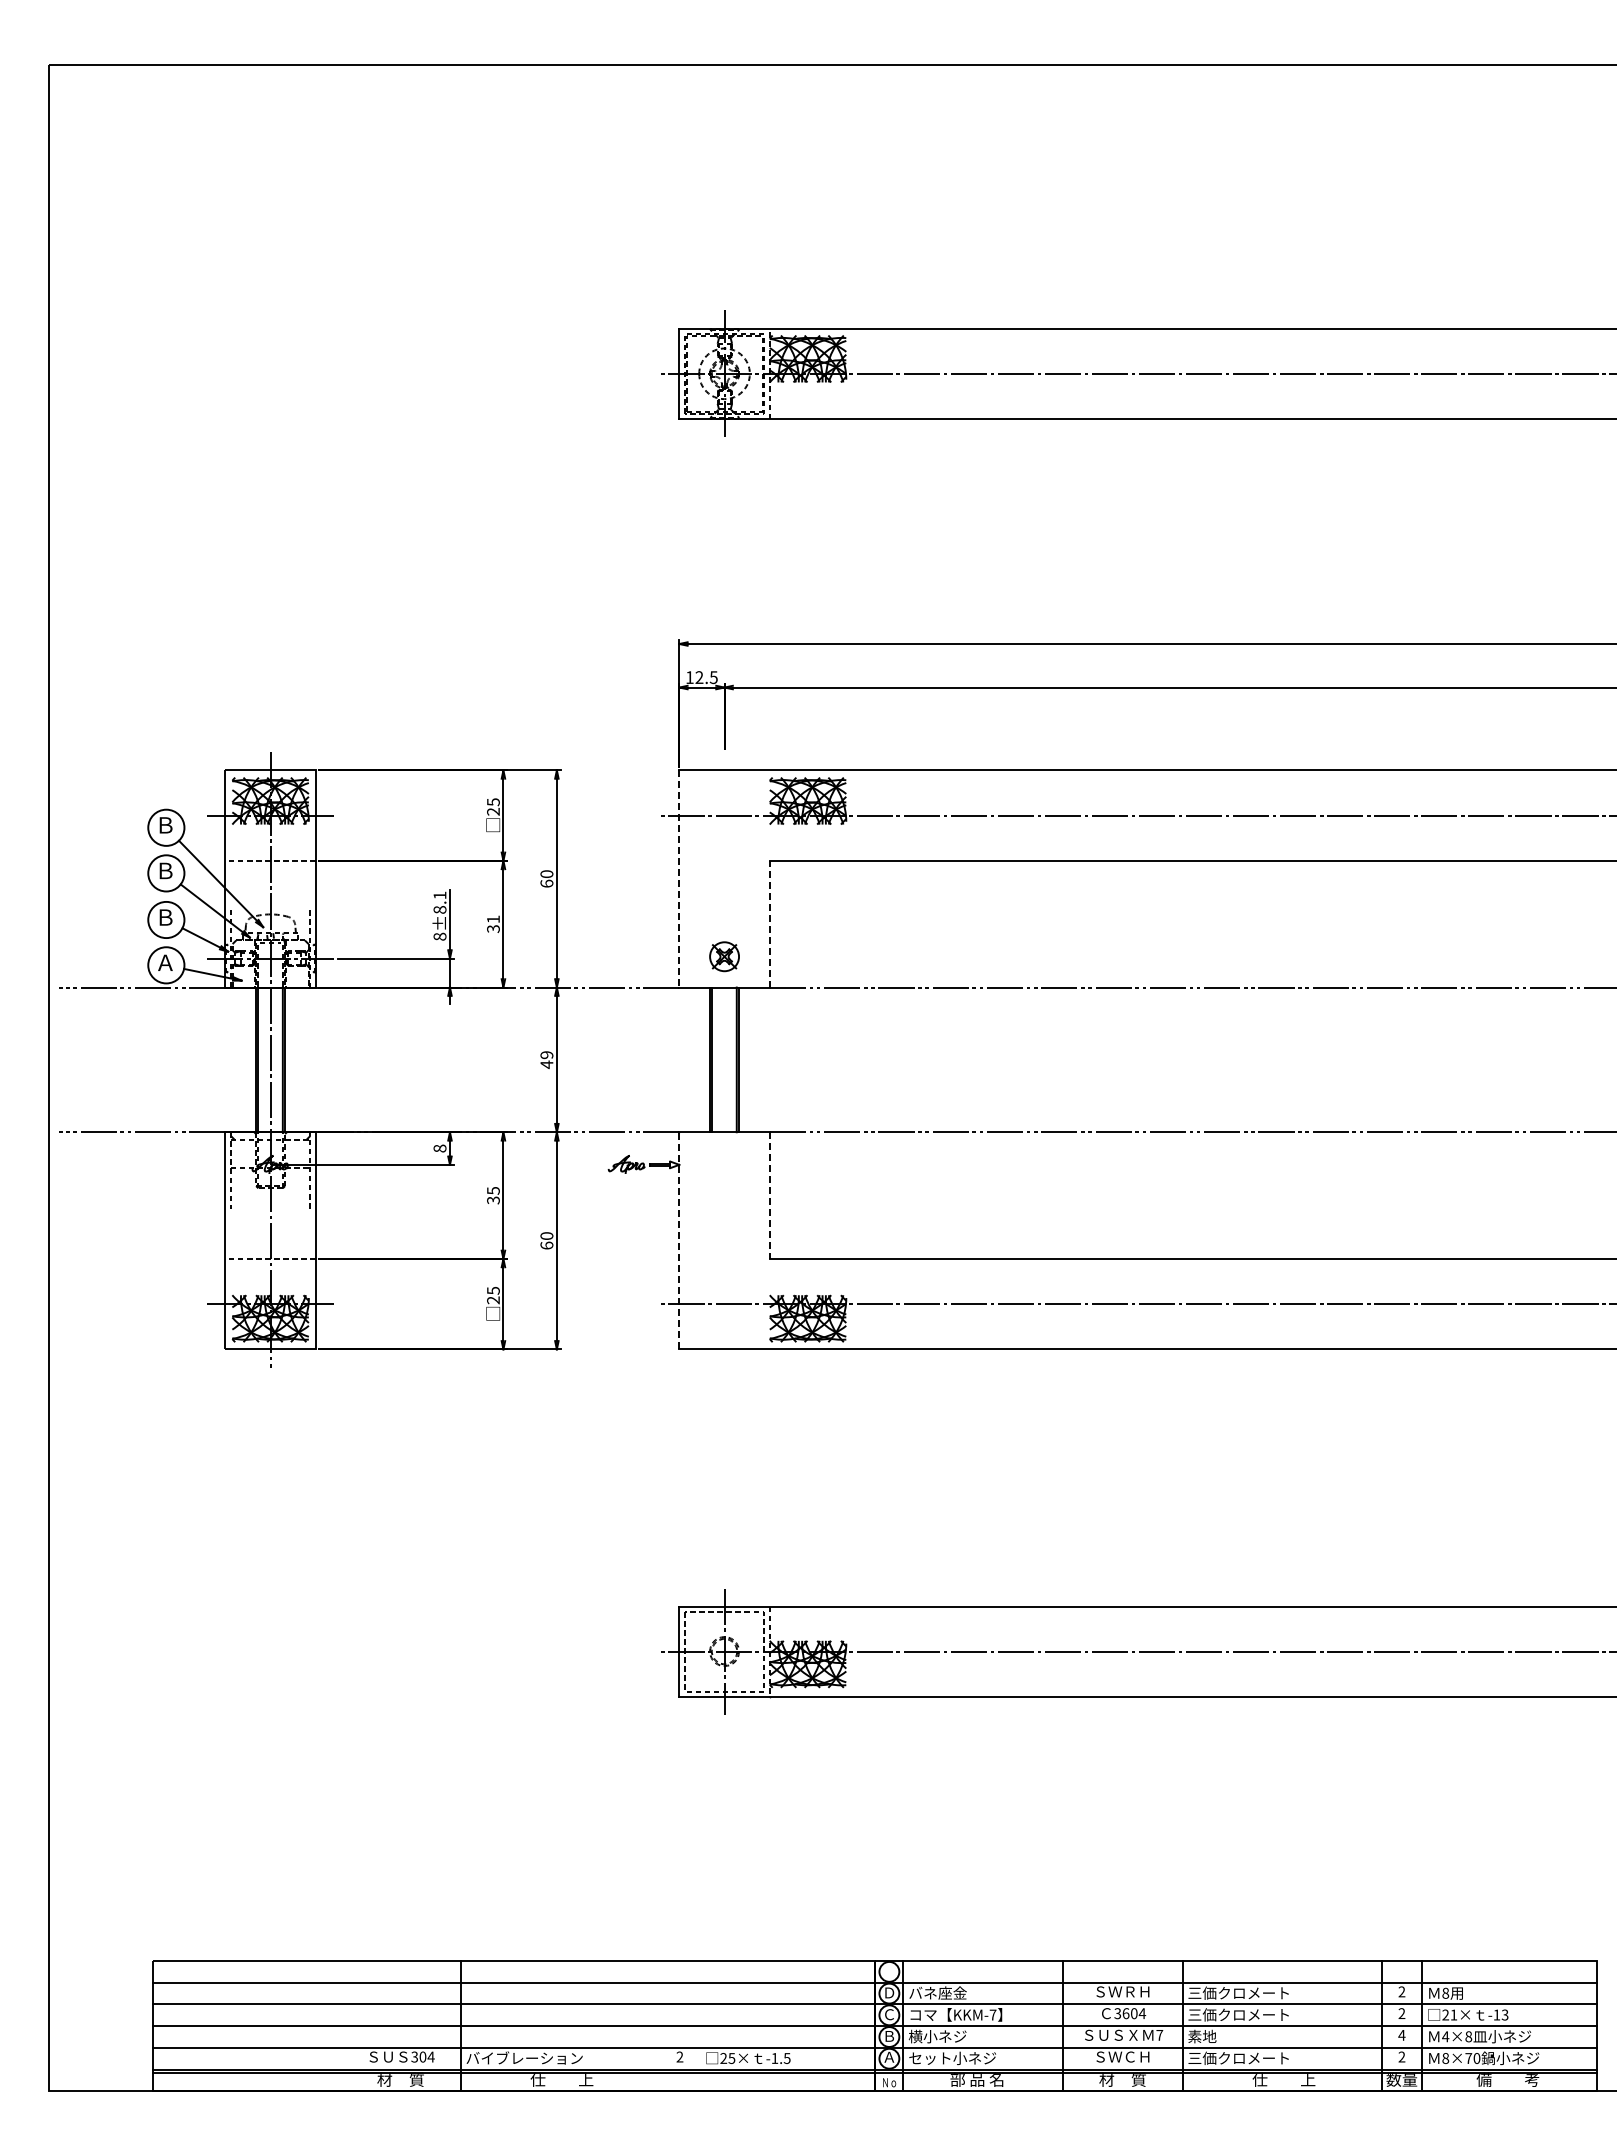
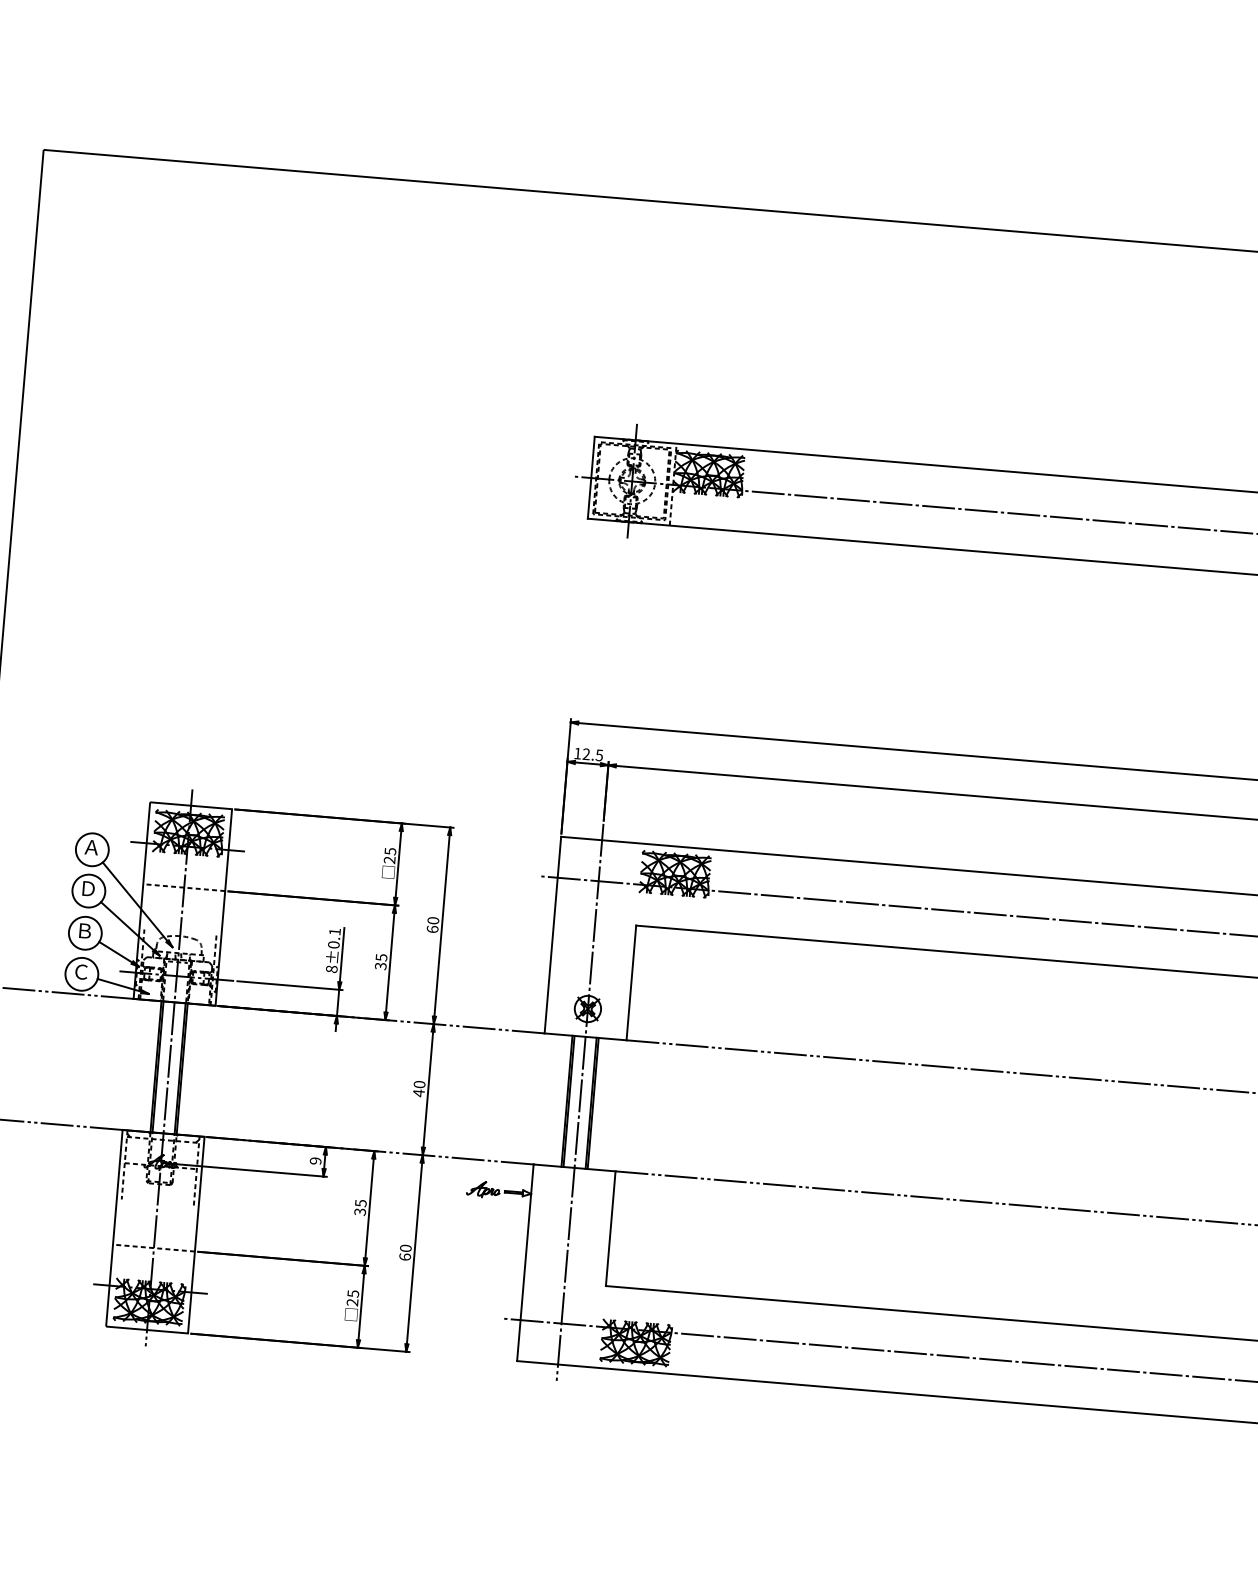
text: (165, 825) -> (91, 847), Ｂ -> Ａ
text: (165, 870) -> (88, 888), Ｂ -> Ｄ
line: (679, 878) -> (553, 934), dashed -> solid
text: (440, 909) -> (334, 944), 8±8.1 -> 8±0.1
text: (493, 919) -> (381, 957), 31 -> 35
line: (769, 923) -> (631, 982), dashed -> solid
text: (165, 962) -> (81, 971), Ａ -> Ｃ
text: (546, 1055) -> (419, 1084), 49 -> 40
line: (724, 1059) -> (580, 1102), added
text: (439, 1148) -> (315, 1160), 8 -> 9
line: (769, 1196) -> (610, 1229), dashed -> solid
line: (679, 1240) -> (525, 1262), dashed -> solid

